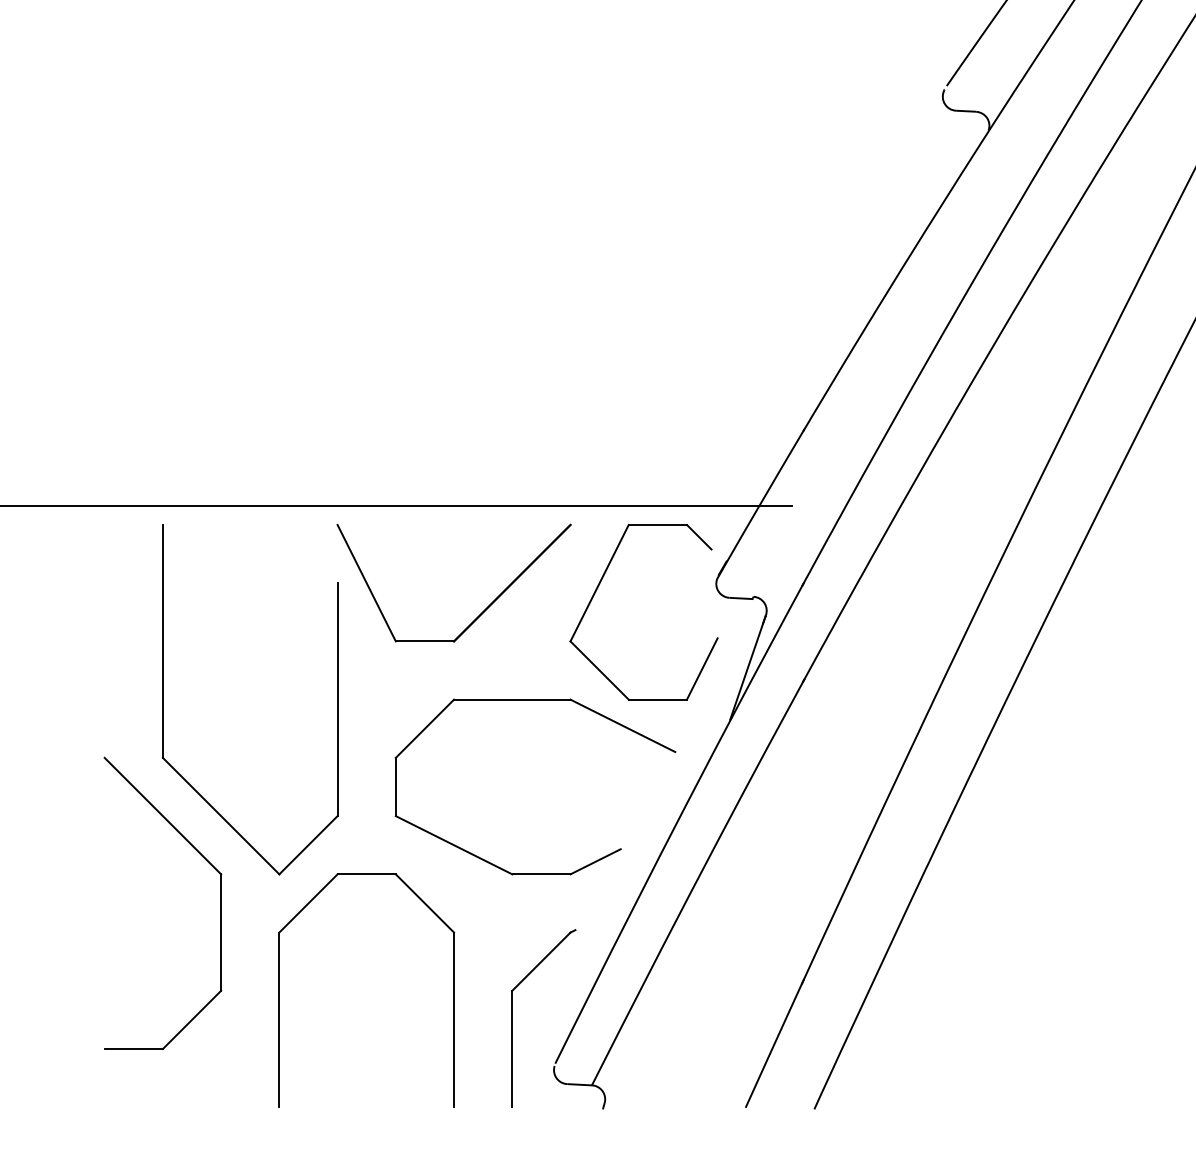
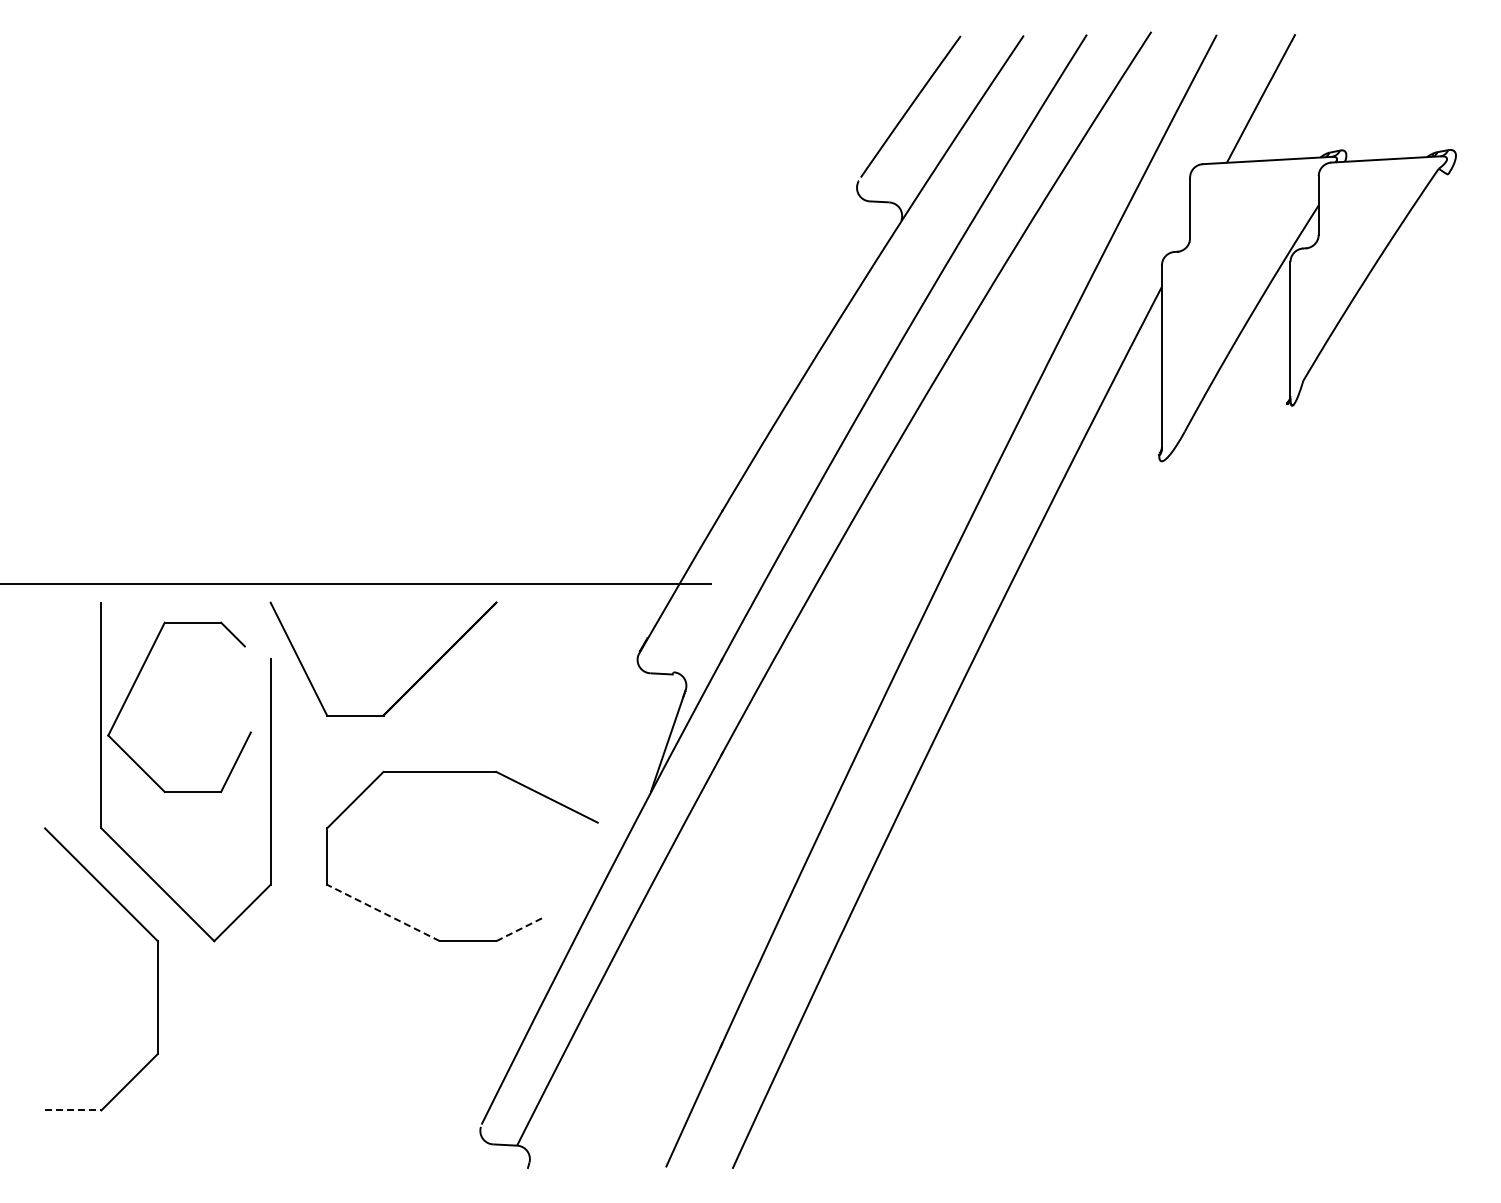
part: (598, 587) -> (135, 683), moved
line: (454, 844) -> (383, 912), solid -> dashed
line: (596, 861) -> (521, 928), solid -> dashed
part: (279, 990) -> (214, 1053), removed
part: (512, 1018) -> (440, 1080), removed
line: (134, 1049) -> (73, 1110), solid -> dashed

